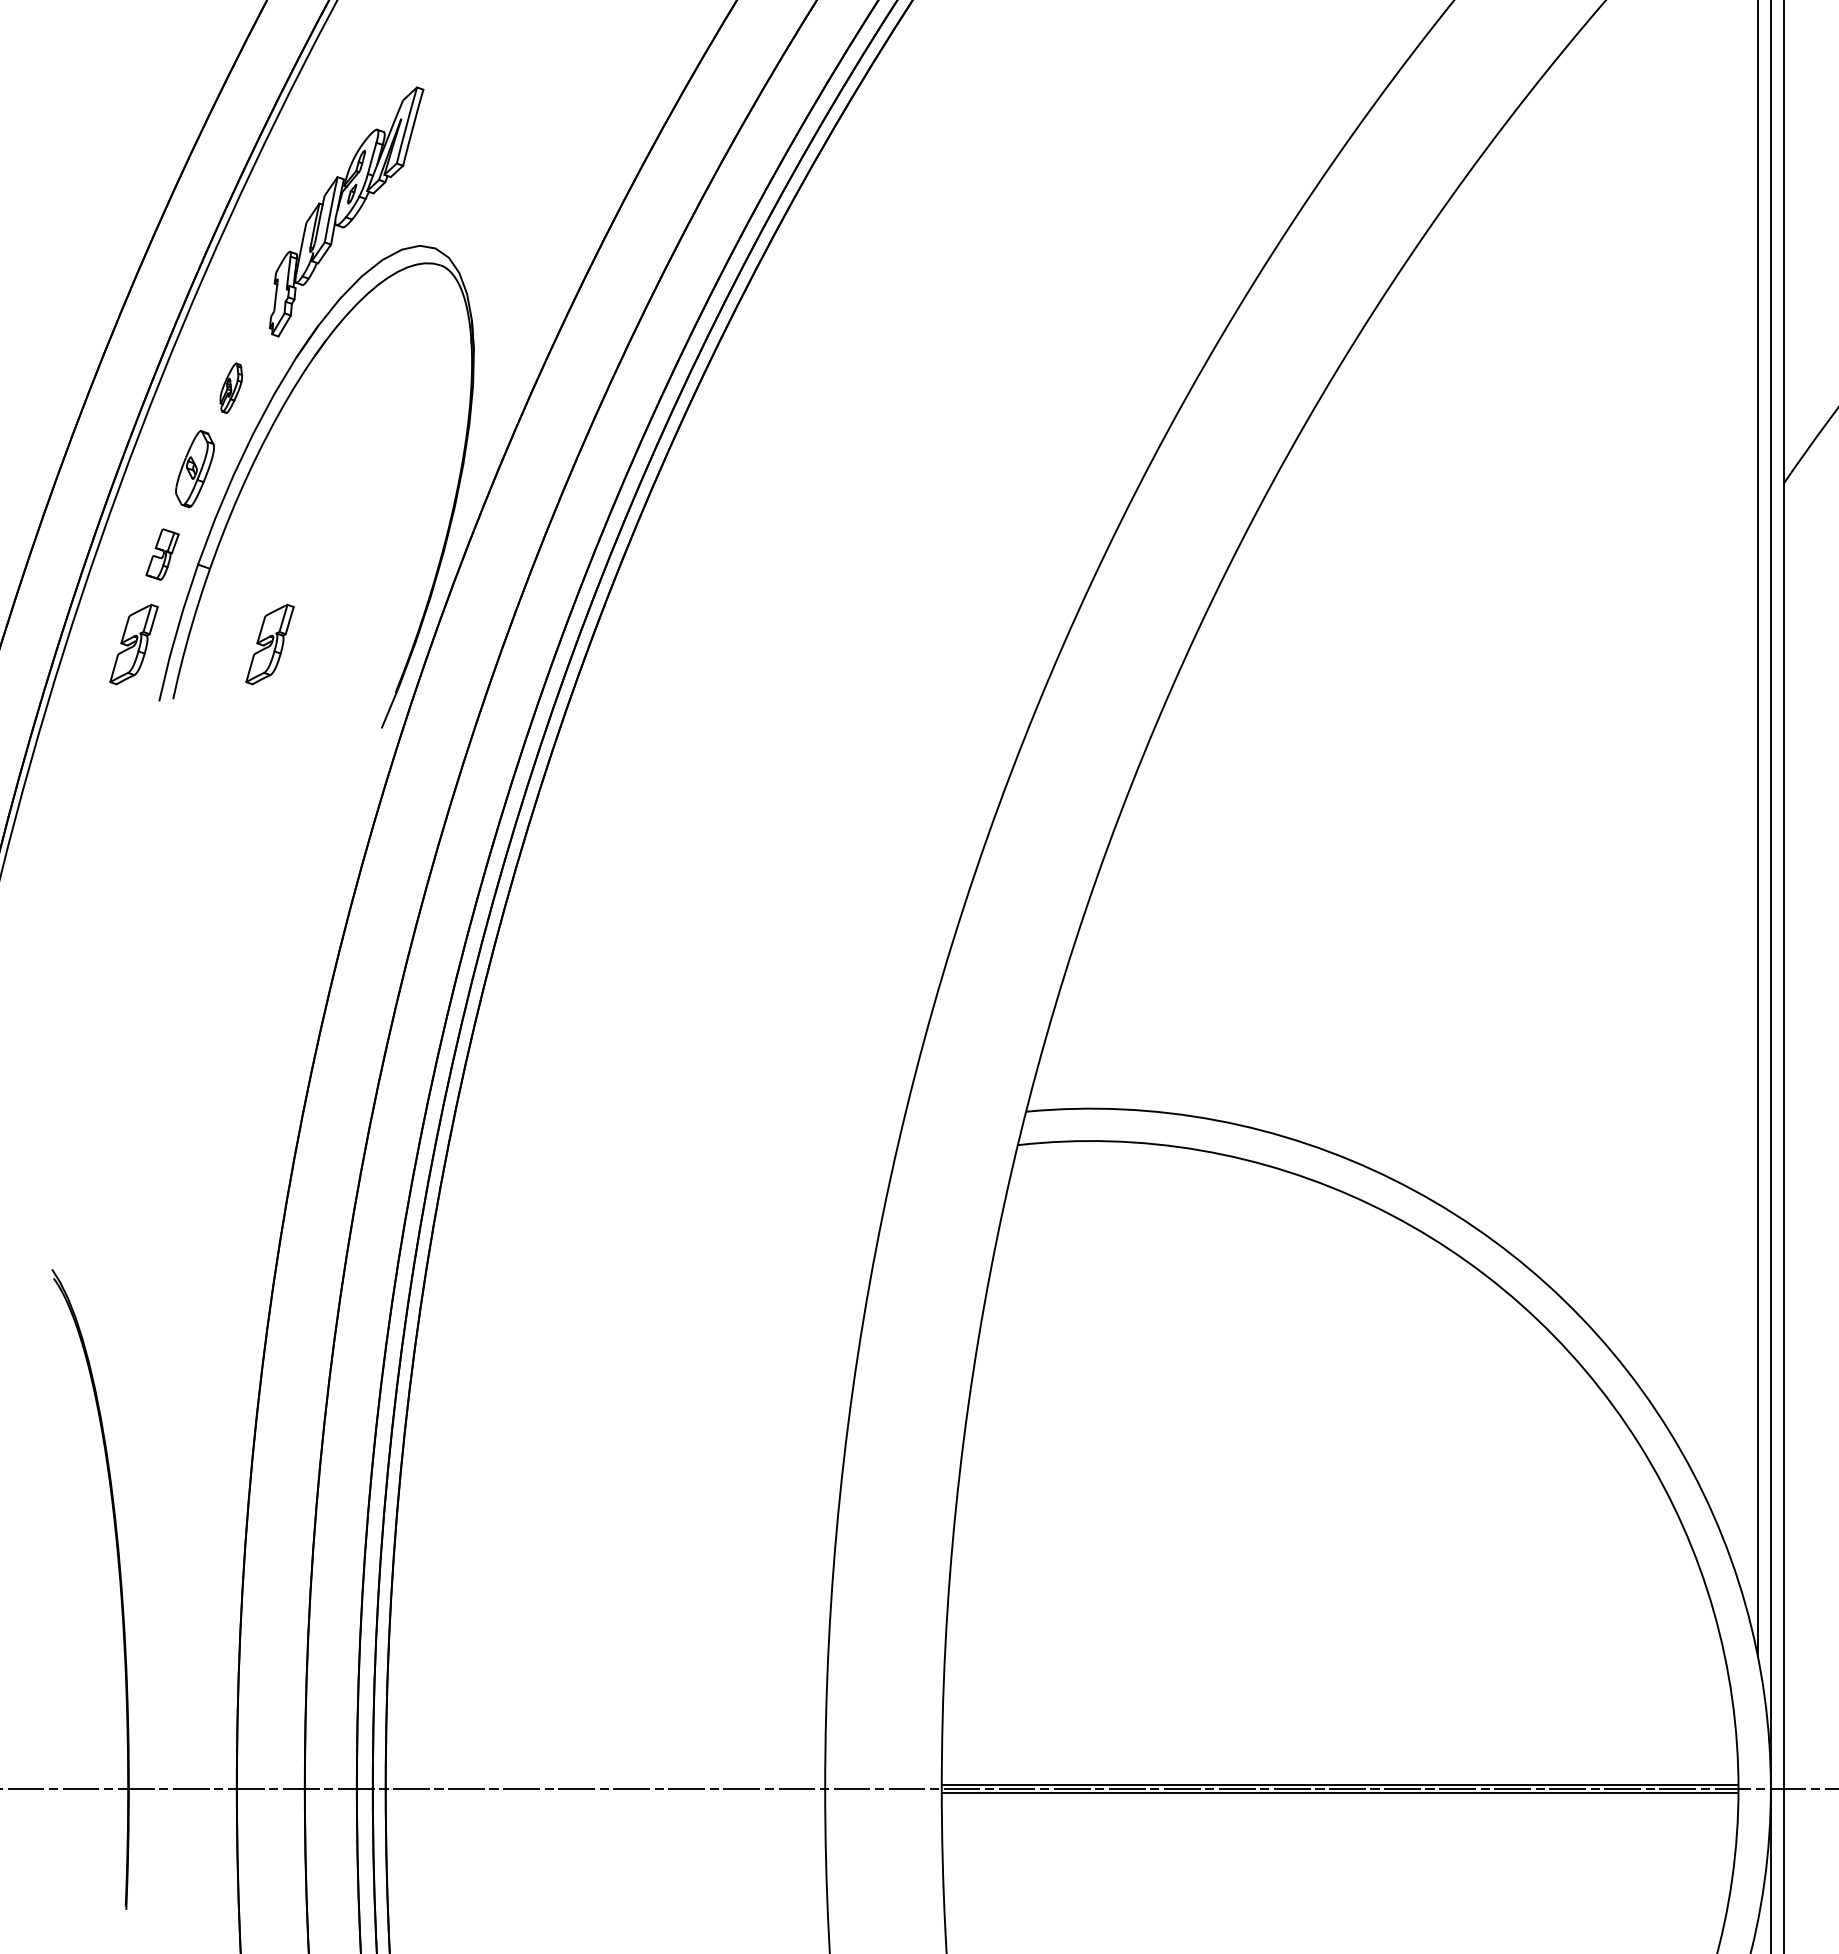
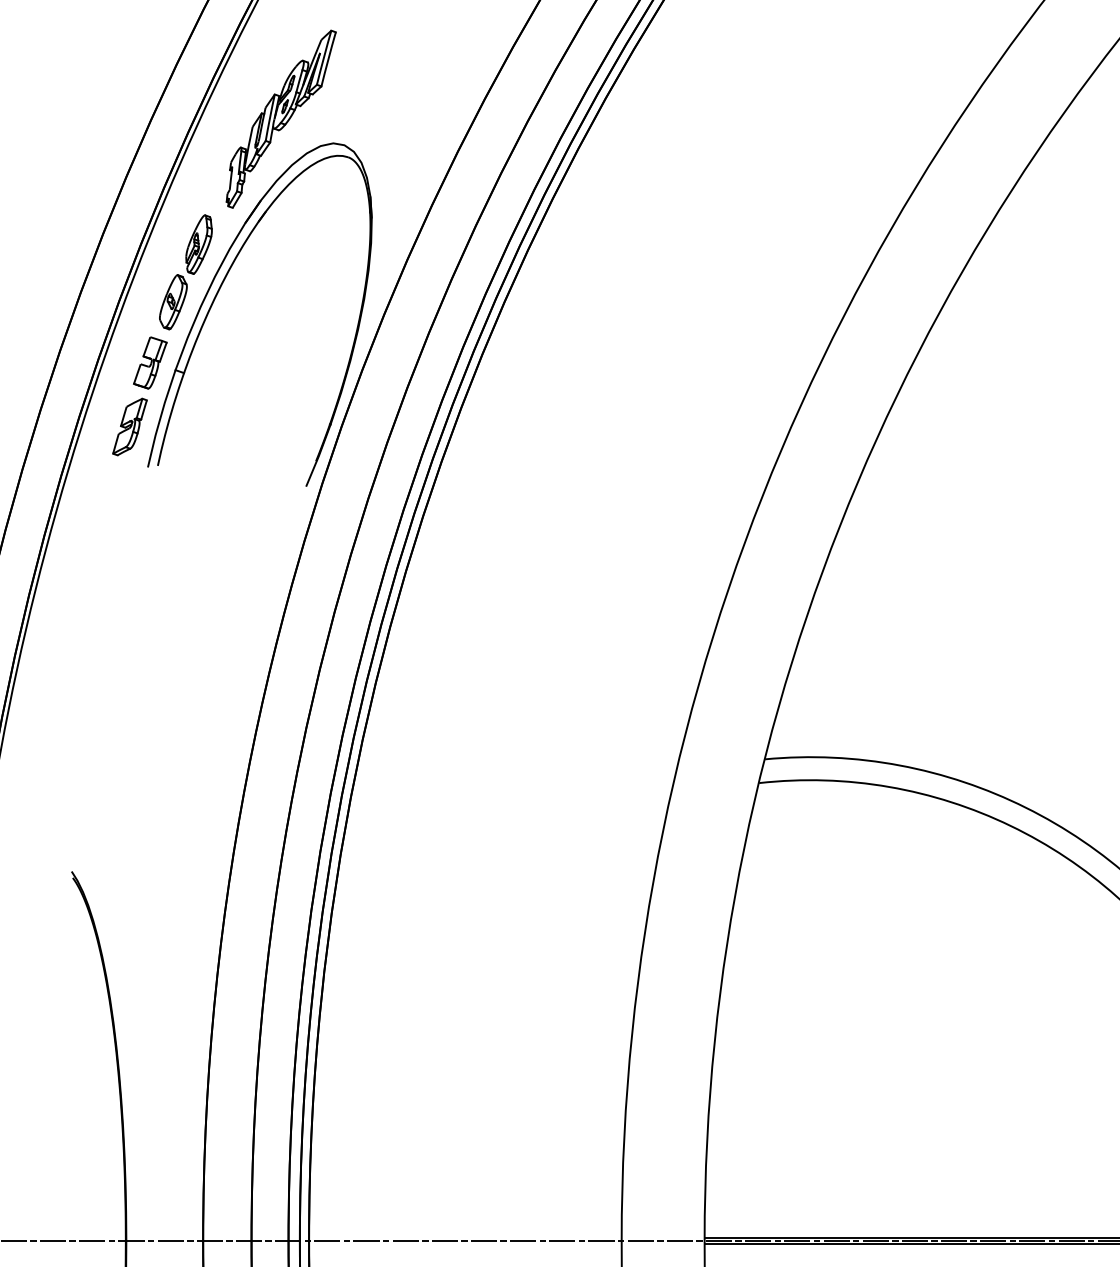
part: (231, 388) -> (199, 244), size x1.67
part: (162, 554) -> (150, 362), size x1.43
part: (269, 644) -> (226, 426), removed

